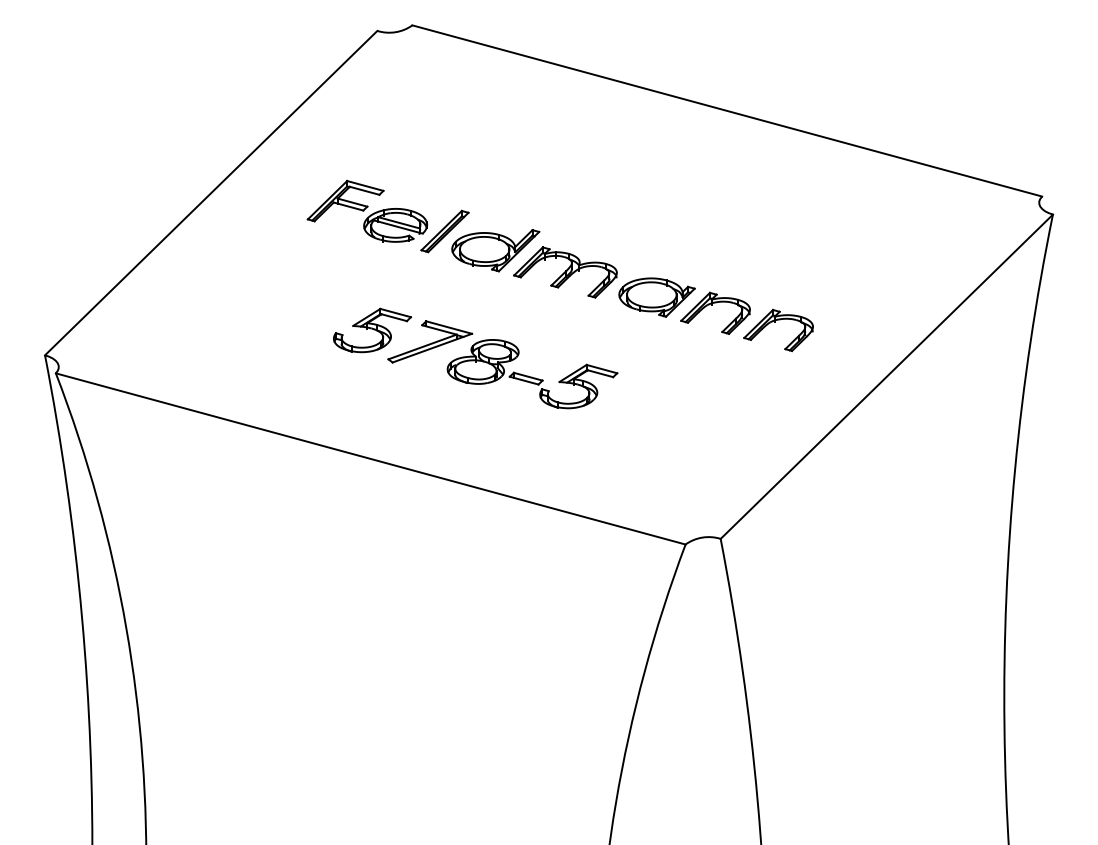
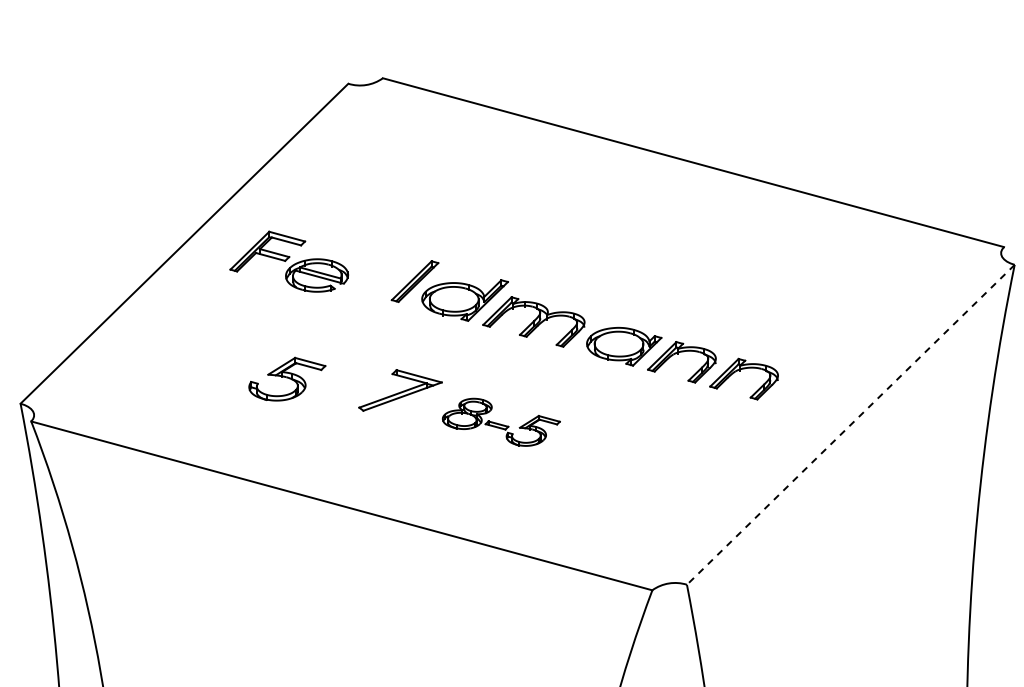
part: (367, 211) -> (289, 261), moved
part: (372, 330) -> (287, 379), moved
part: (532, 374) -> (501, 422), size x0.7
line: (886, 377) -> (850, 425), solid -> dashed

